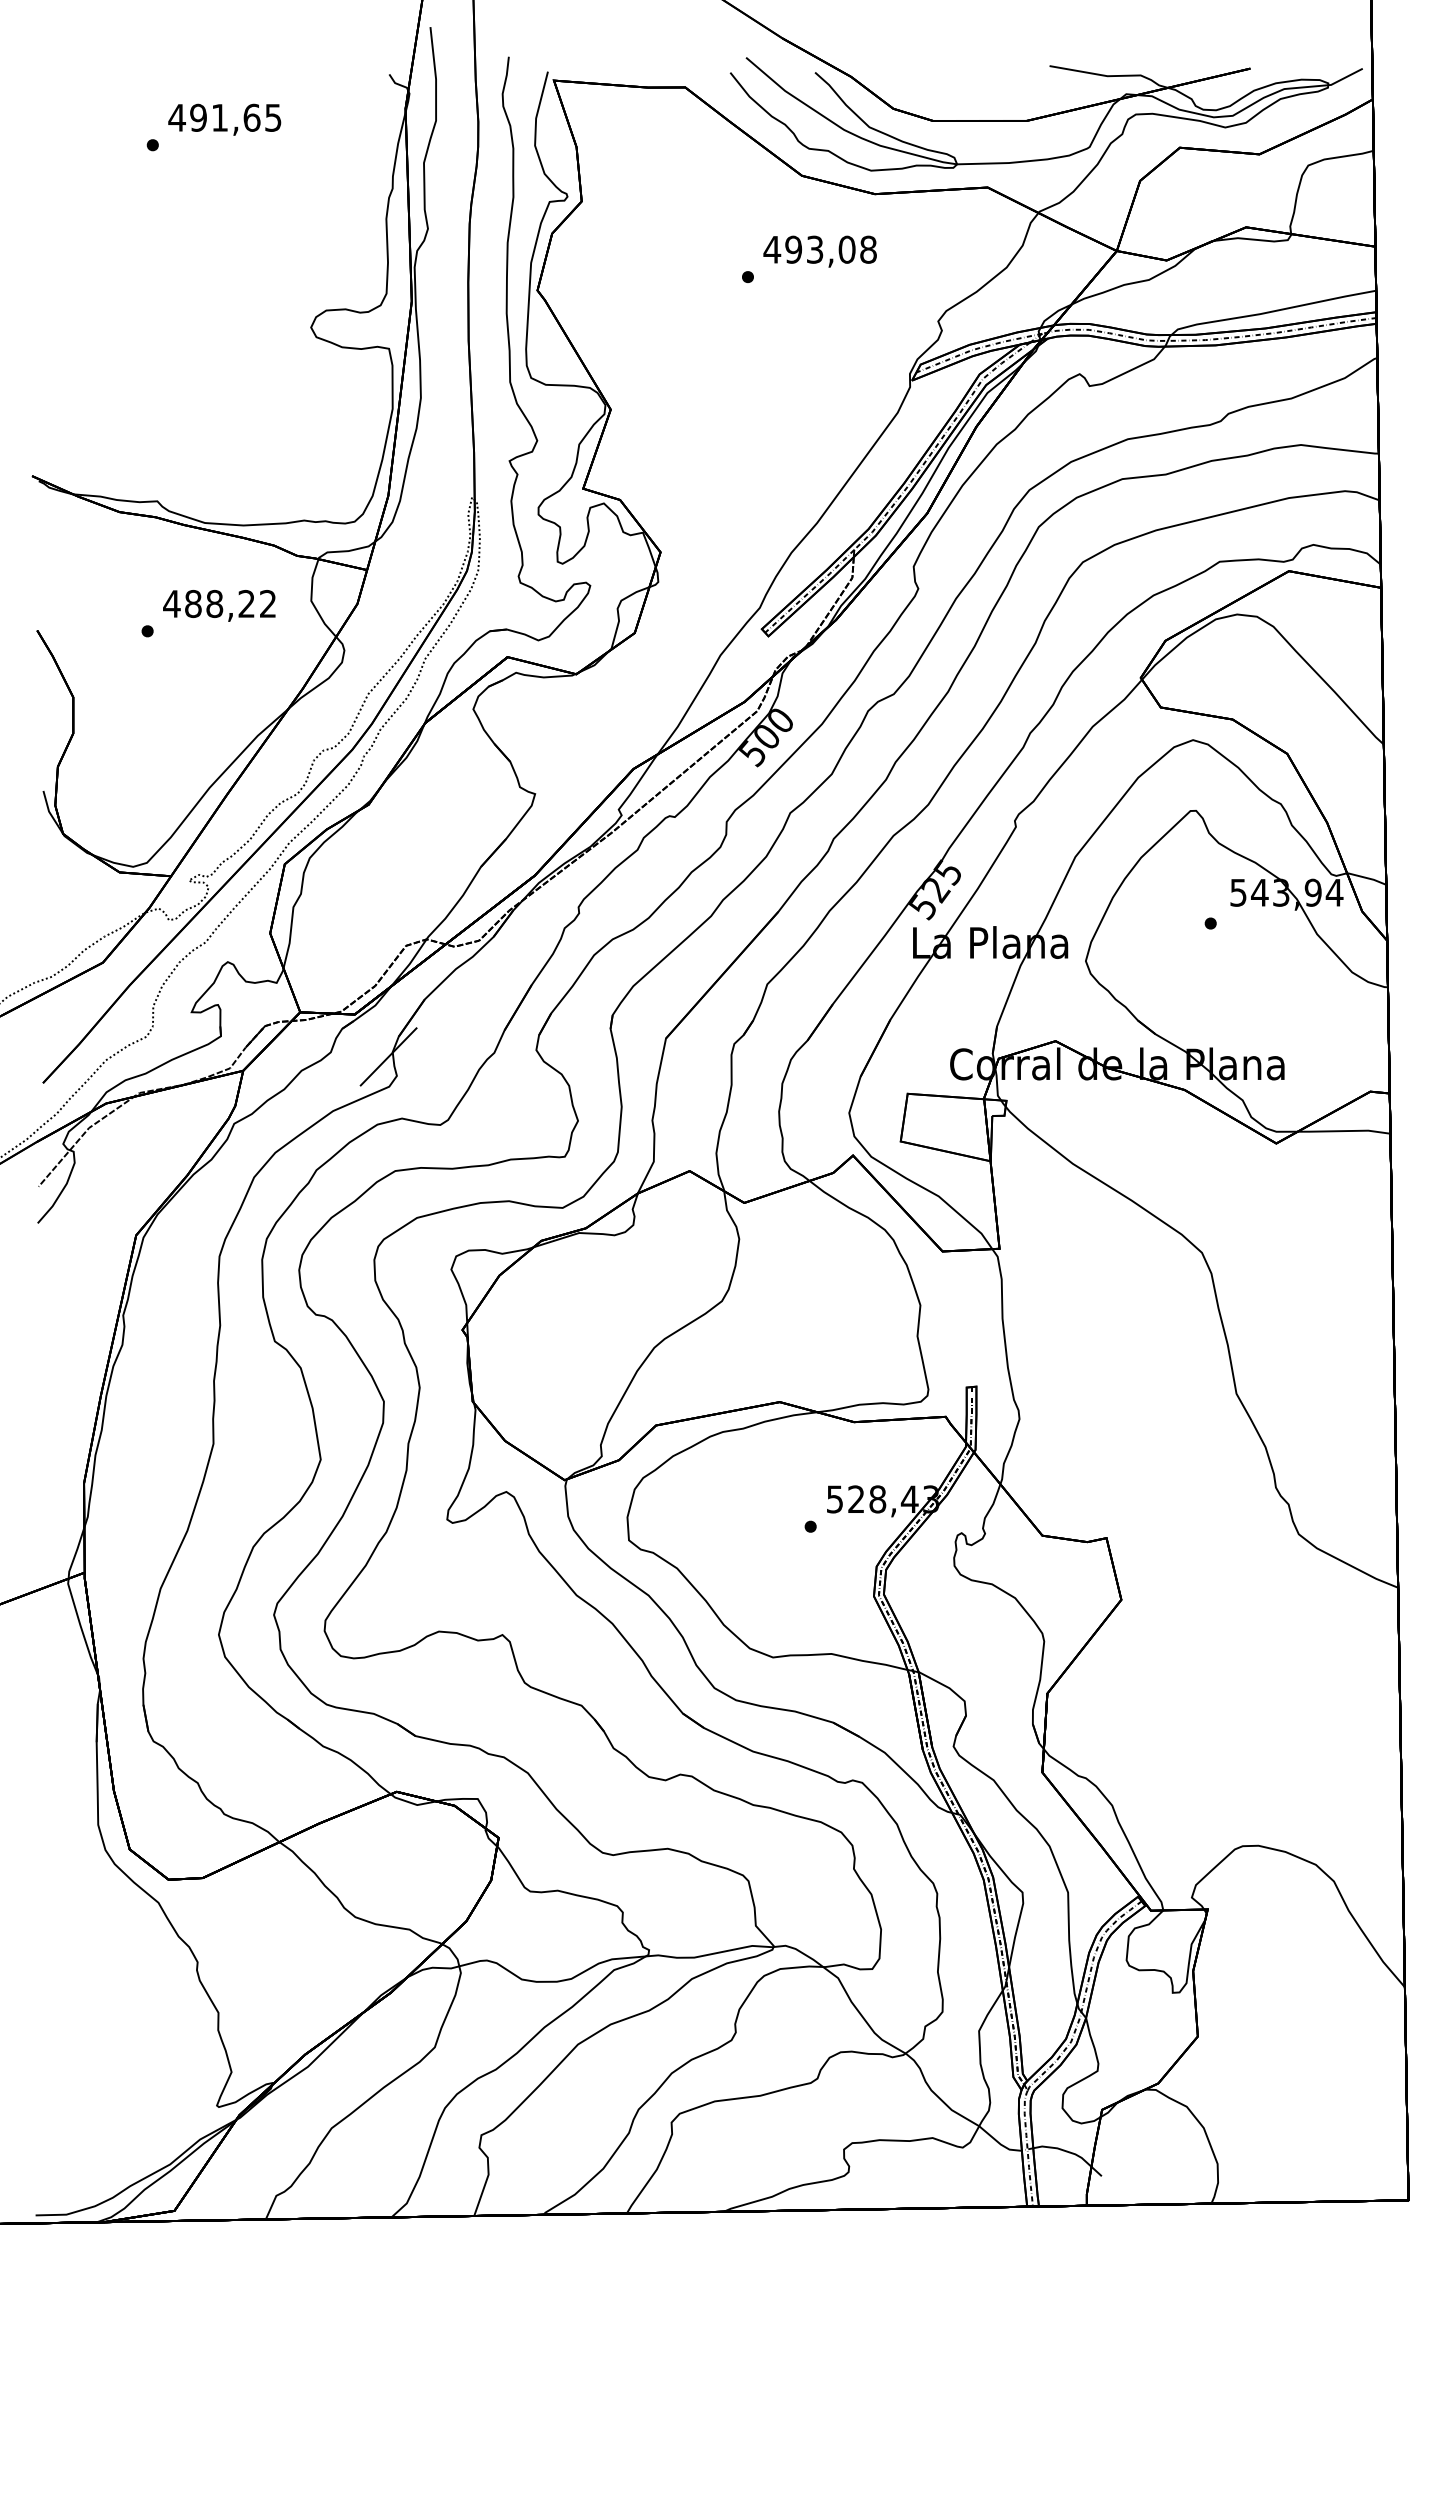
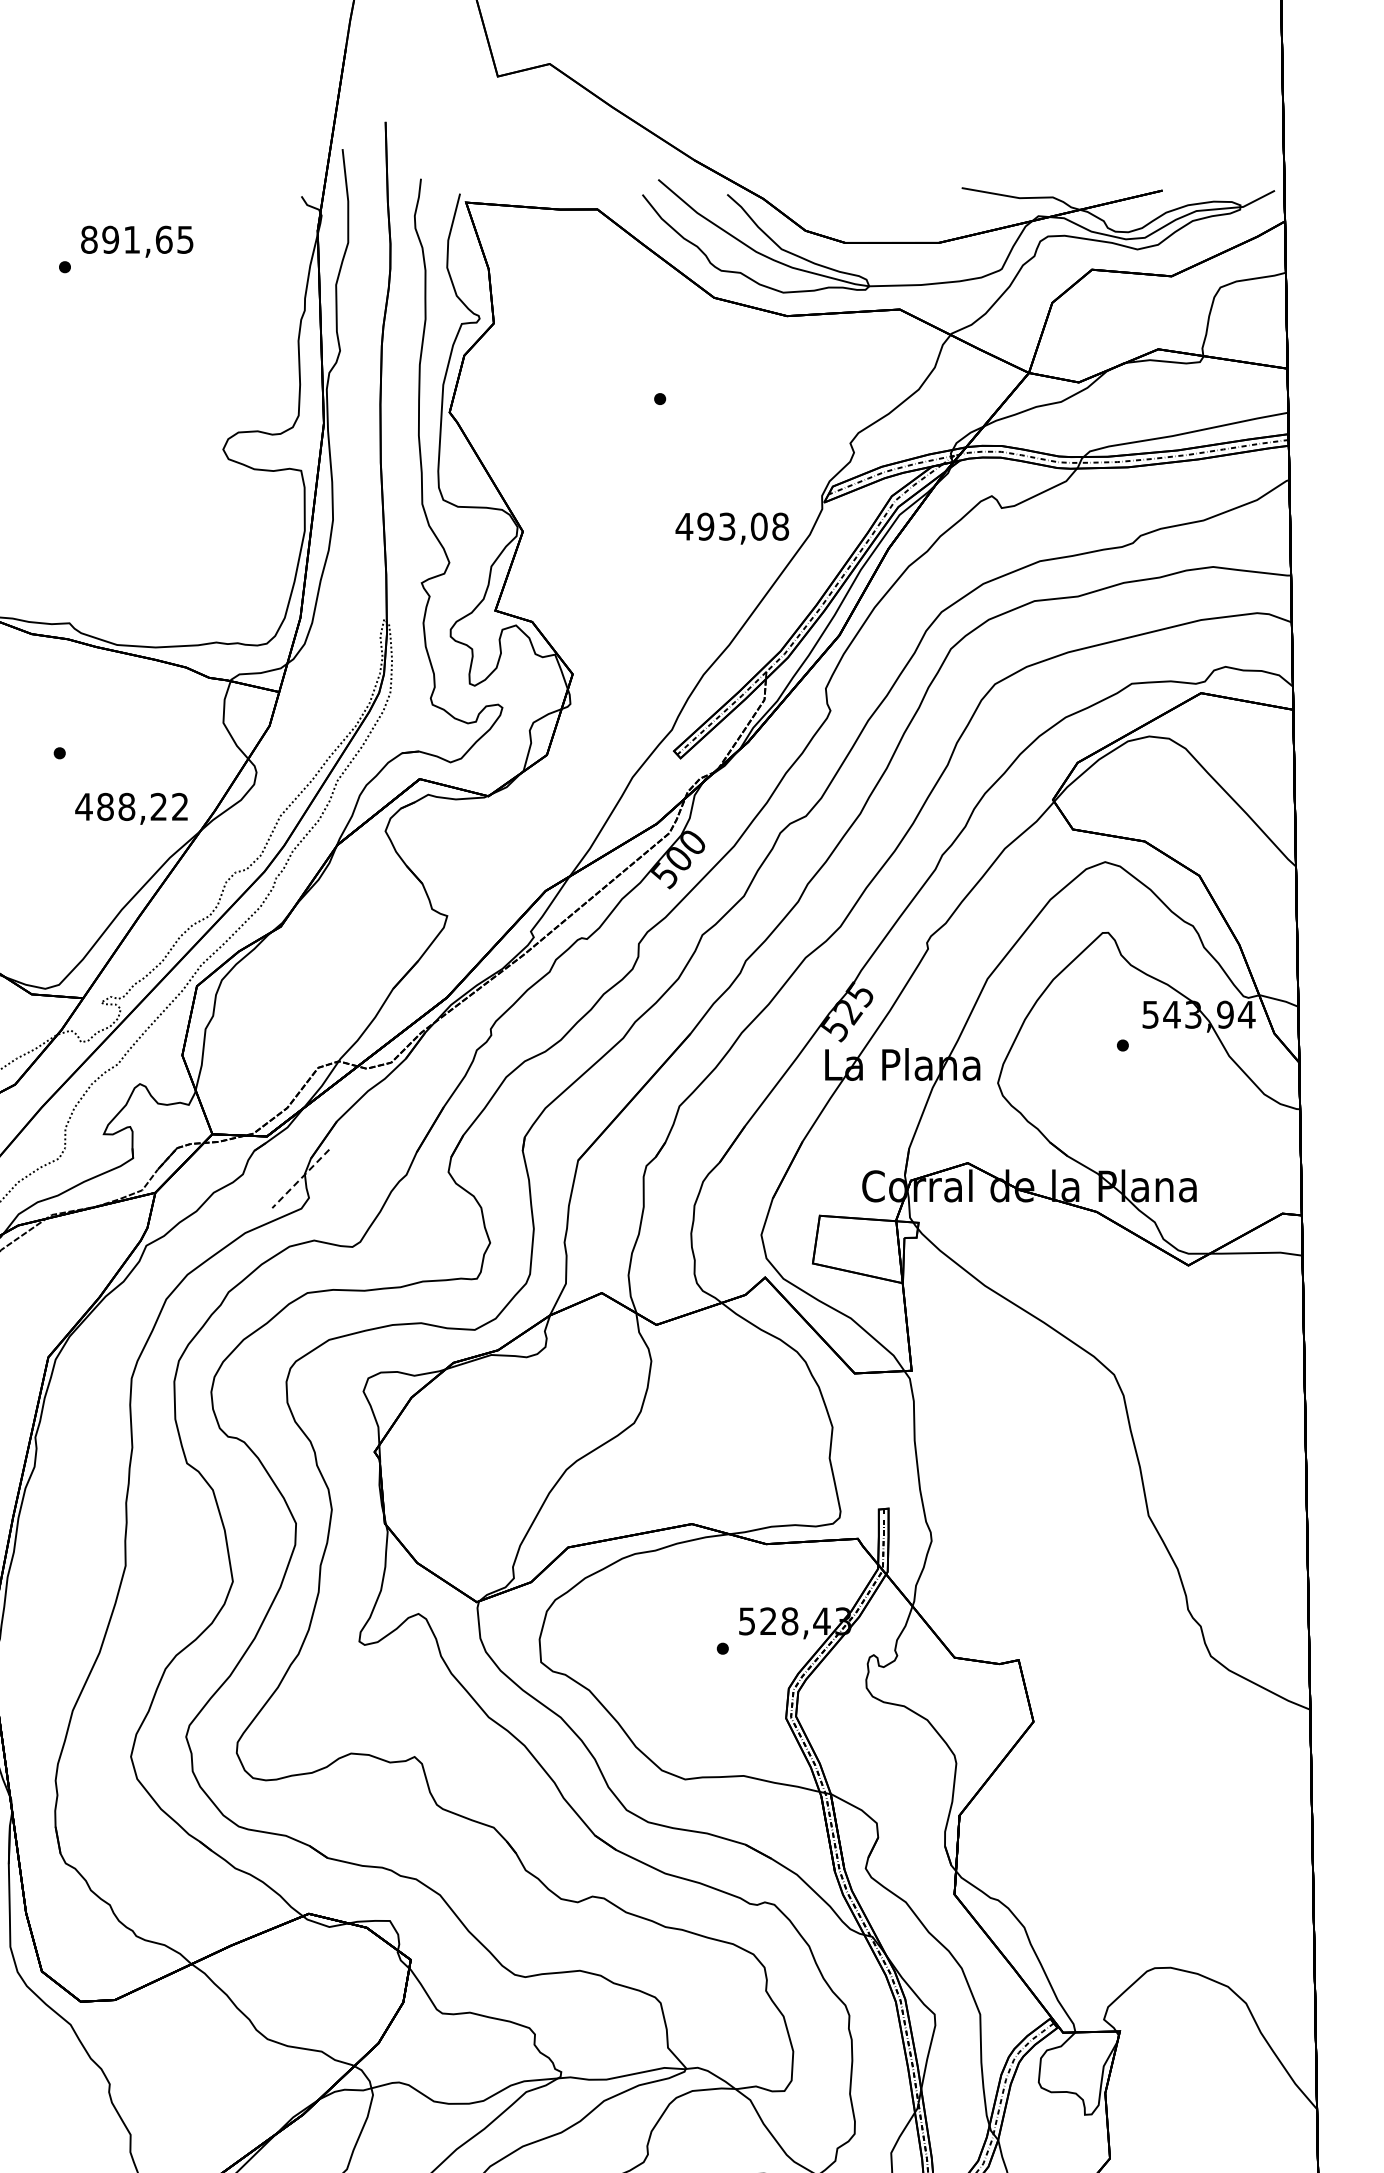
text: (176, 117) -> (88, 239), 491,65 -> 891,65
text: (819, 251) -> (731, 528), moved
text: (219, 605) -> (131, 808), moved
line: (388, 1056) -> (300, 1178), solid -> dashed

